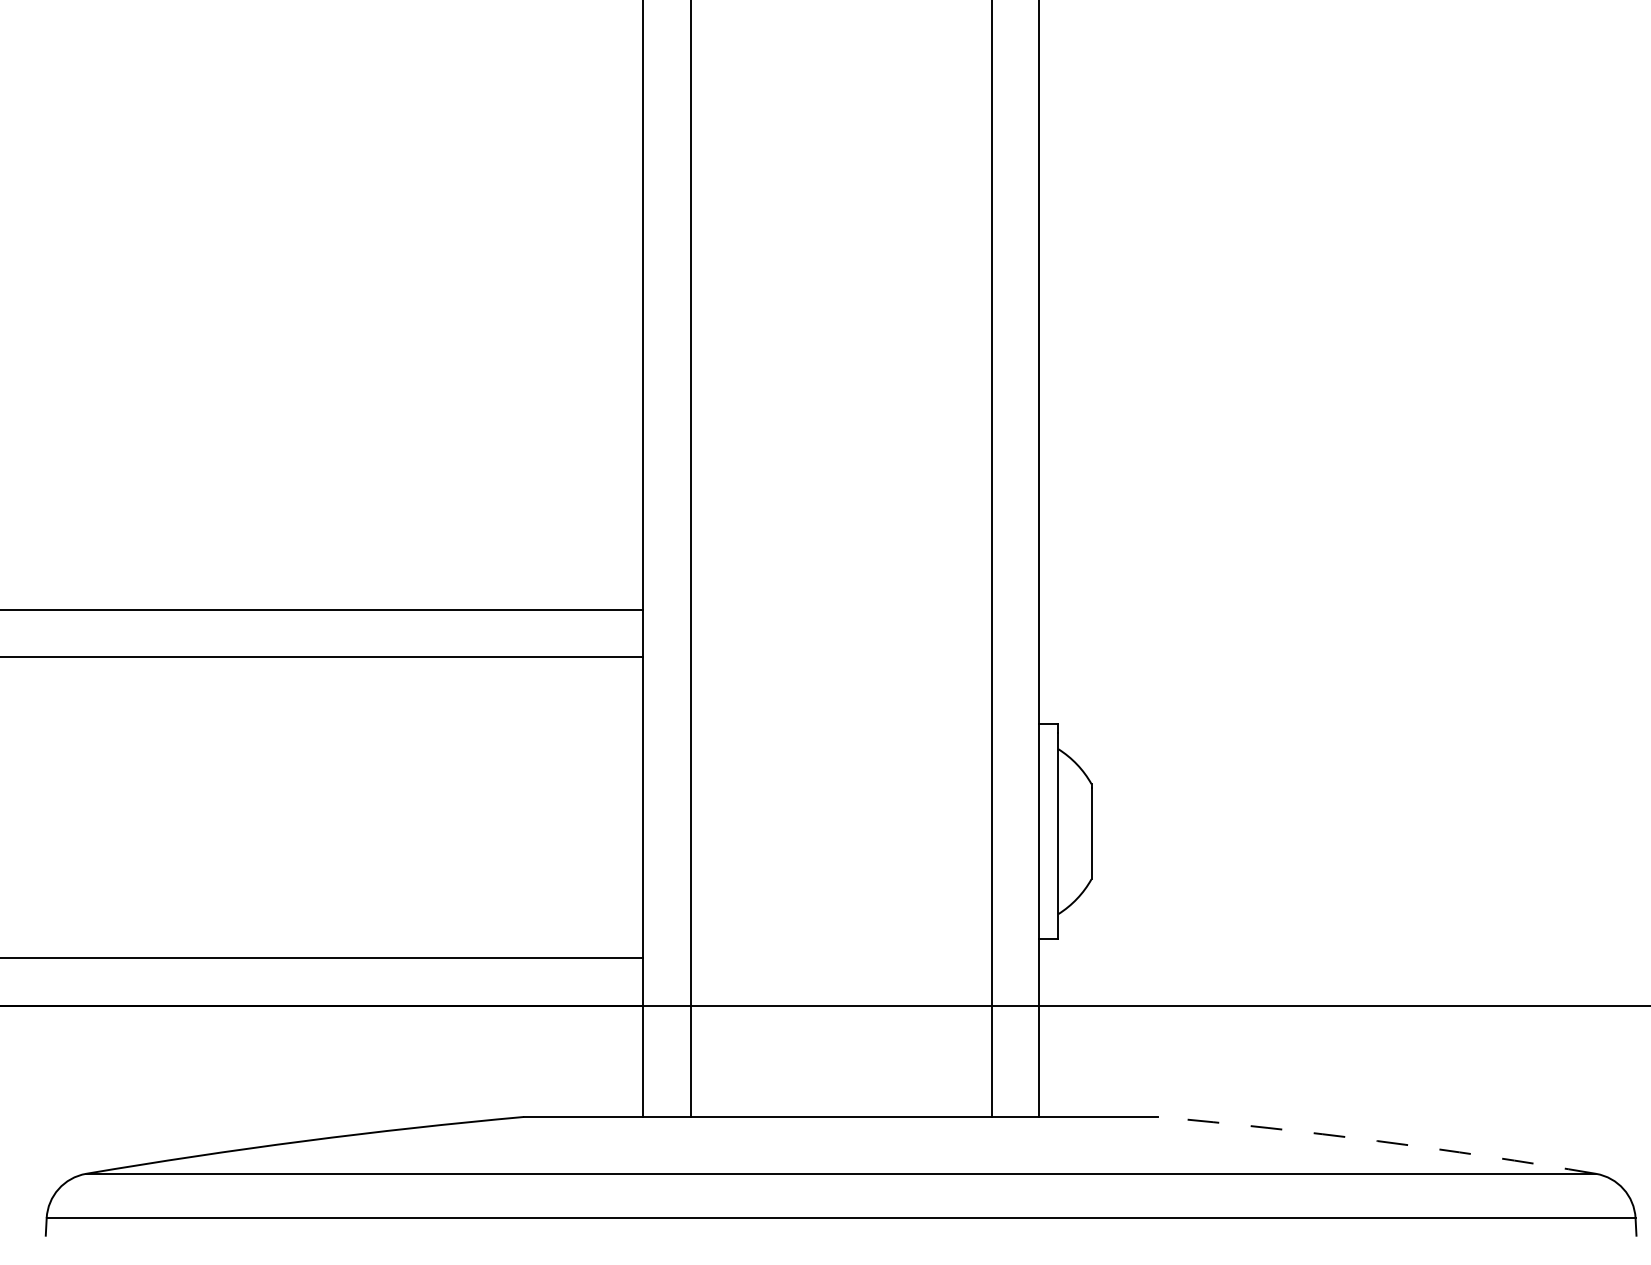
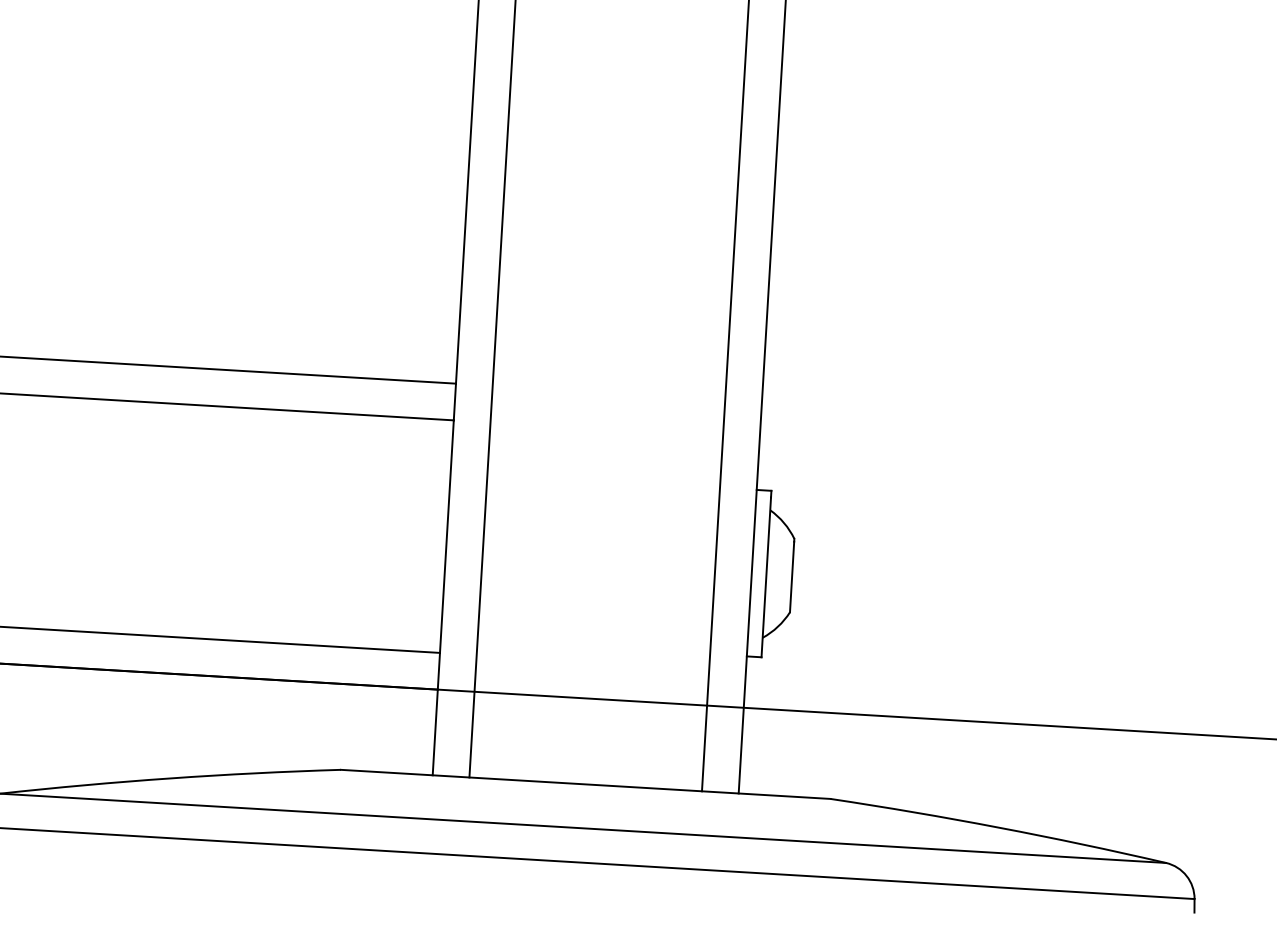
arc: (1377, 1141) -> (998, 827), dashed -> solid

